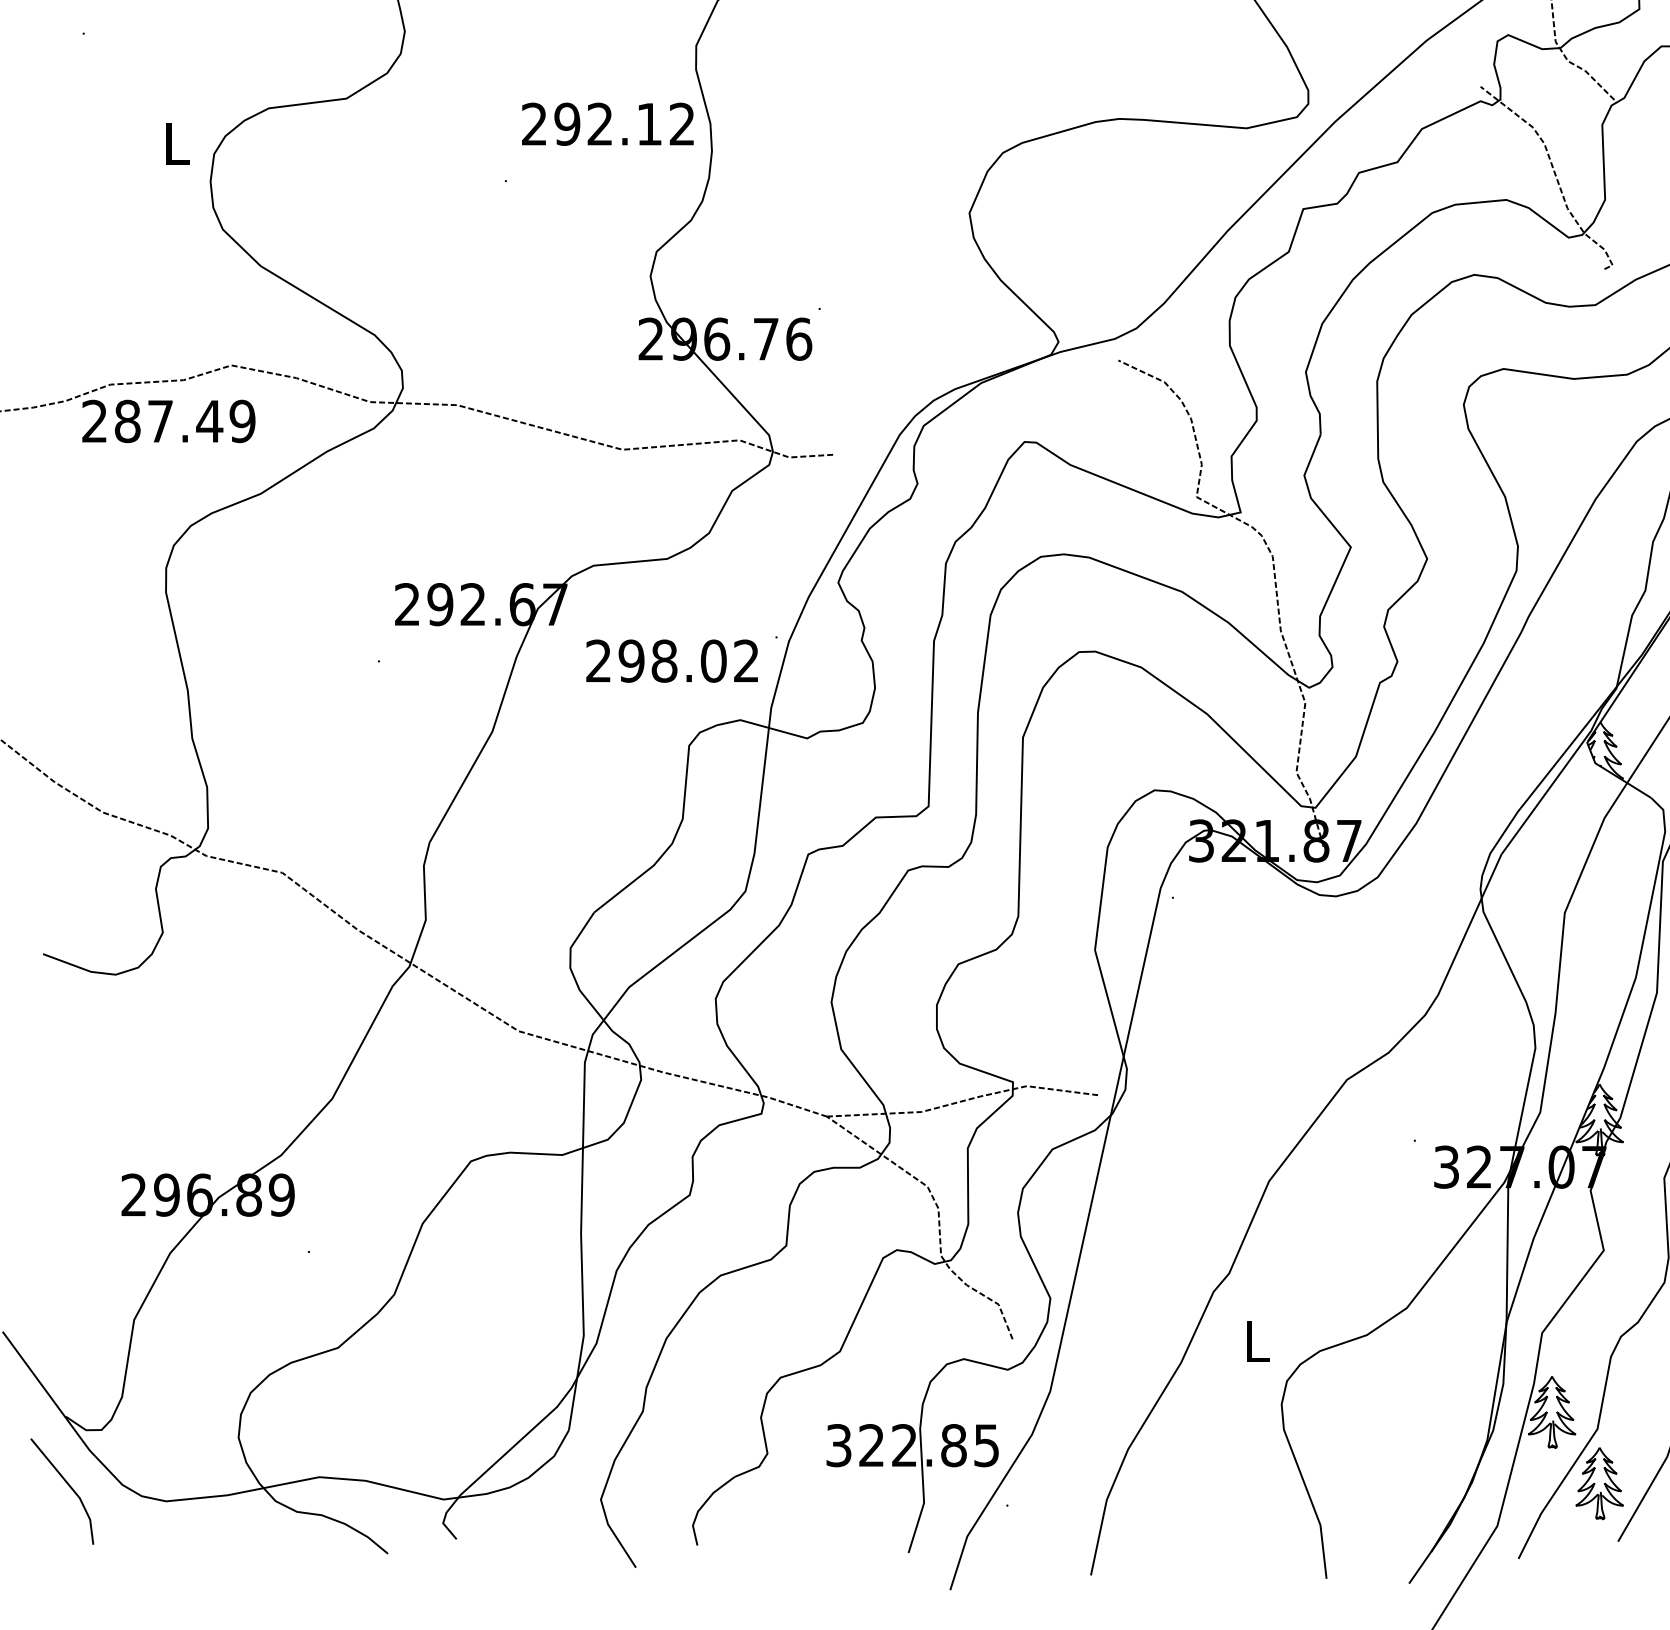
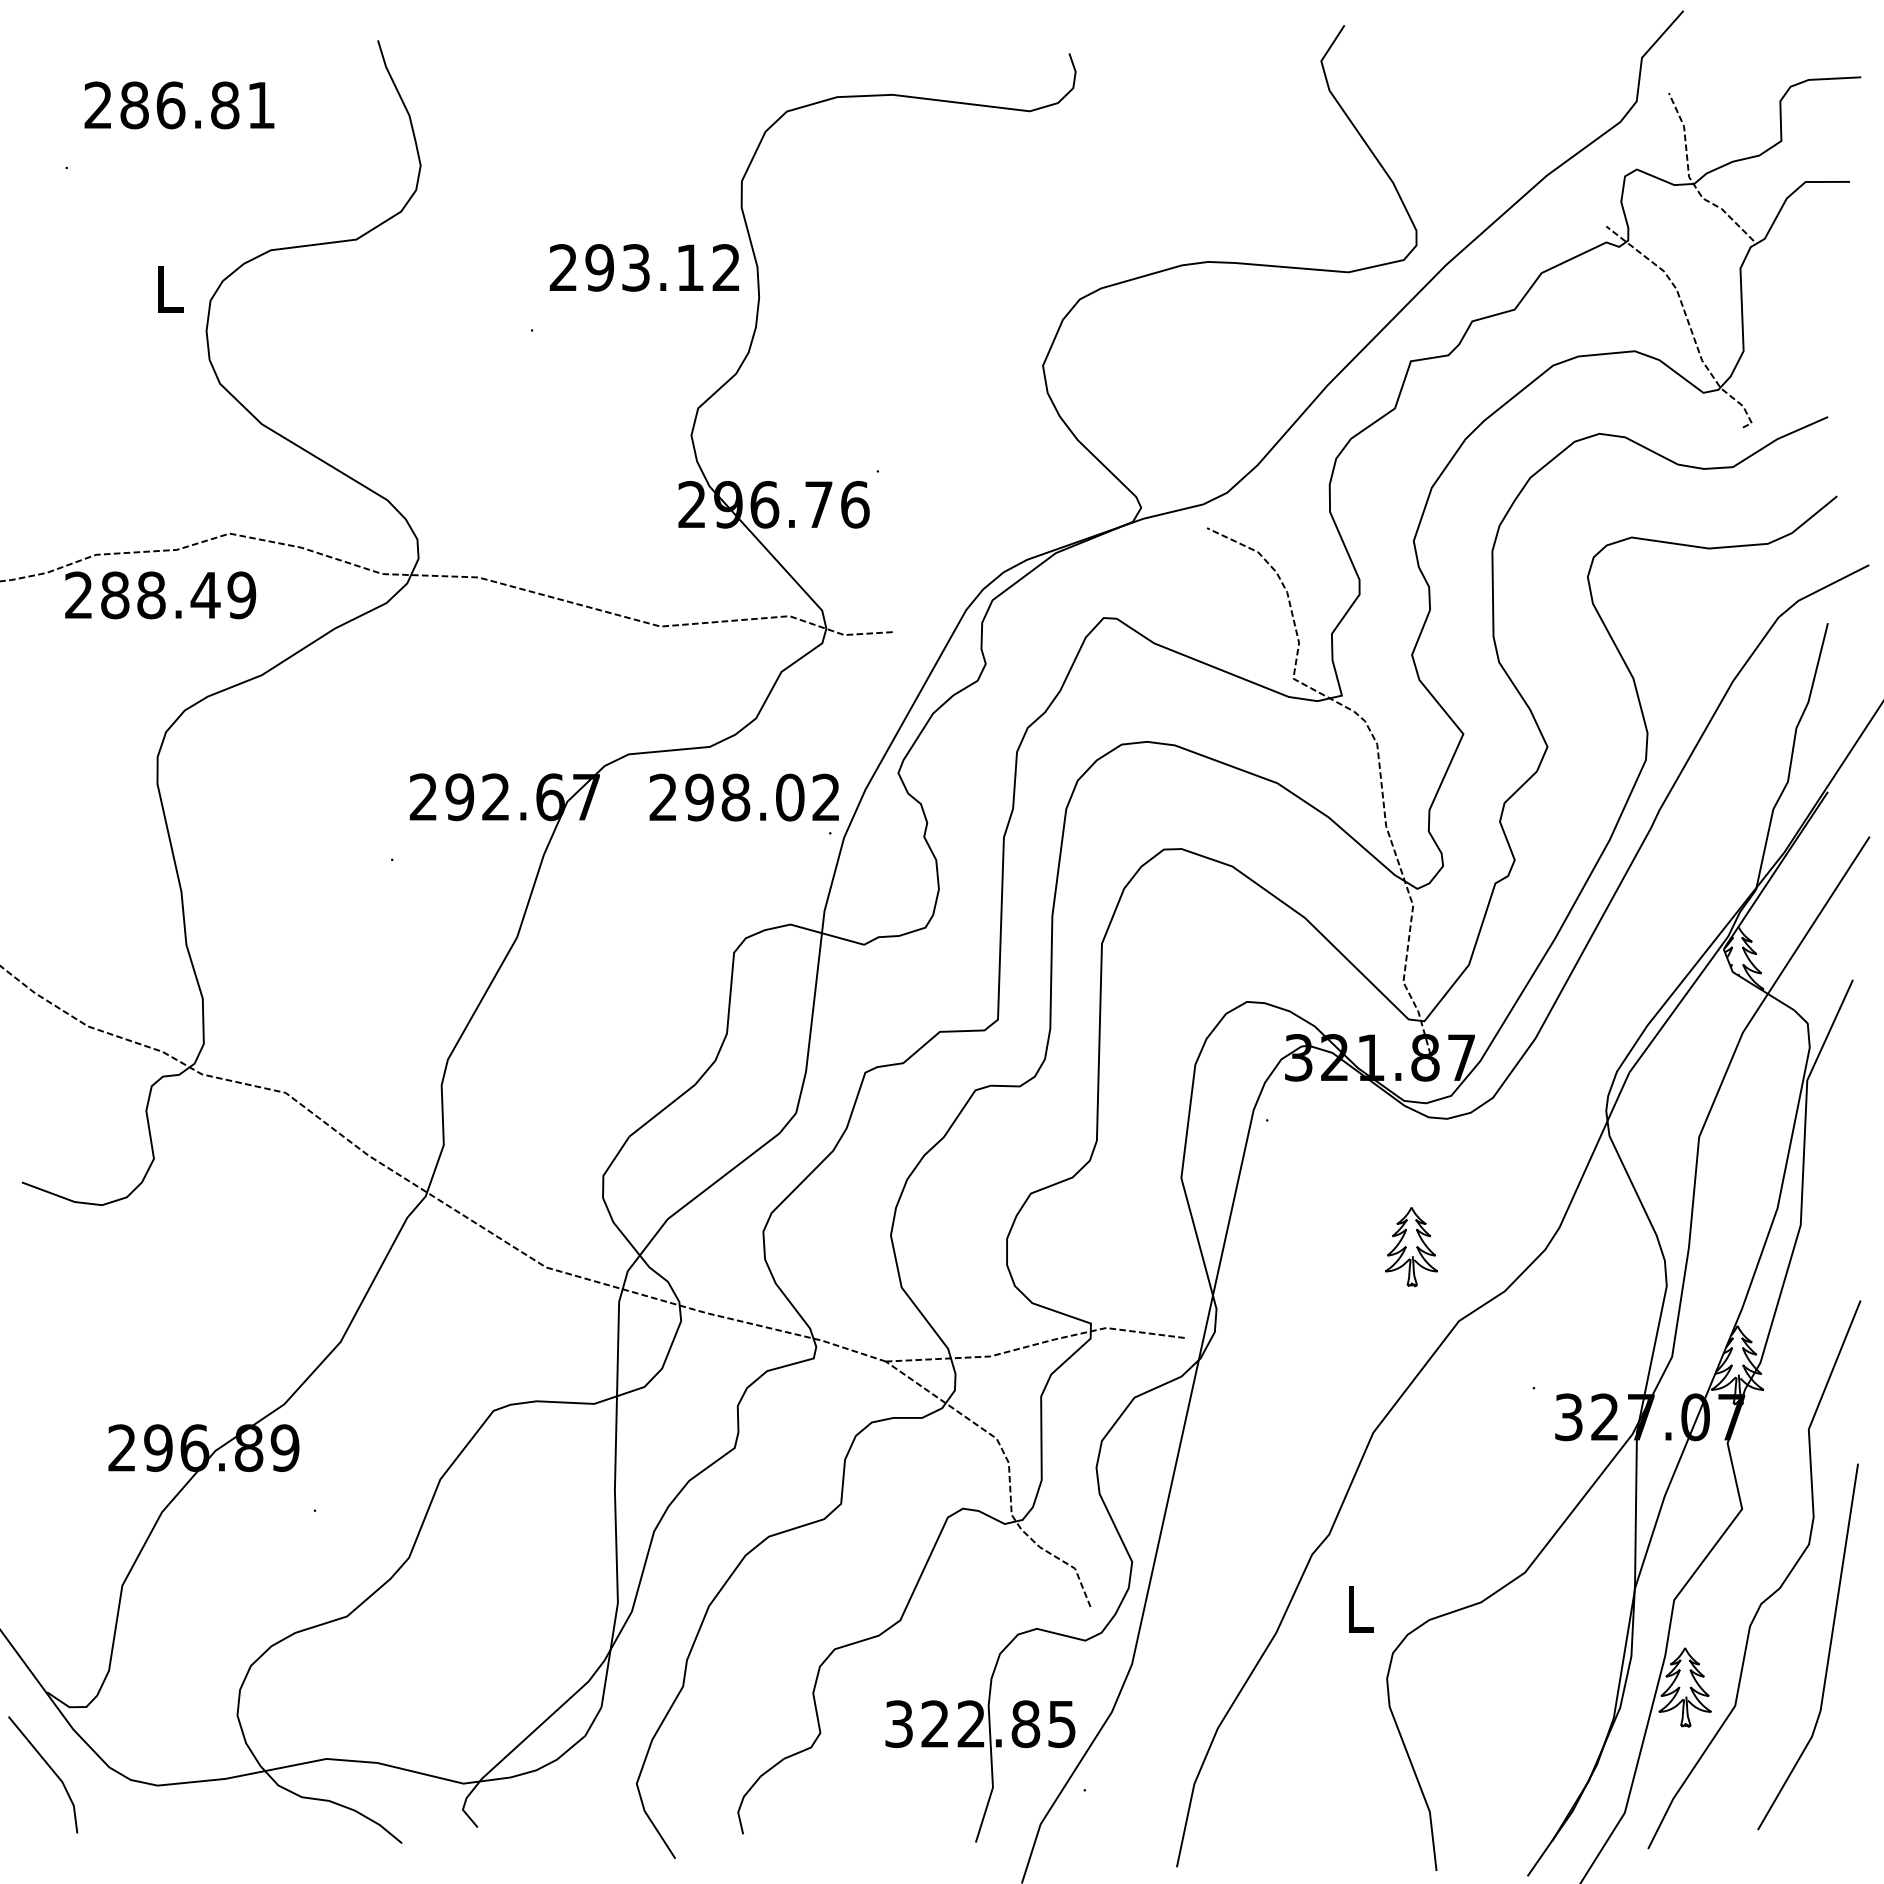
text: (599, 123) -> (635, 267), 292.12 -> 293.12
text: (160, 421) -> (151, 595), 287.49 -> 288.49
text: (671, 661) -> (743, 797), moved
part: (1599, 1484) -> (1411, 1247), moved

